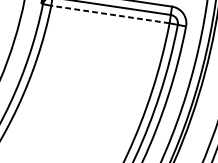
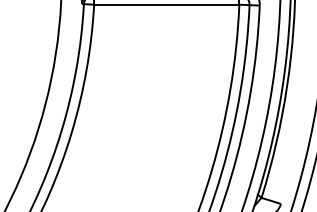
line: (110, 14) -> (166, 4), dashed -> solid

